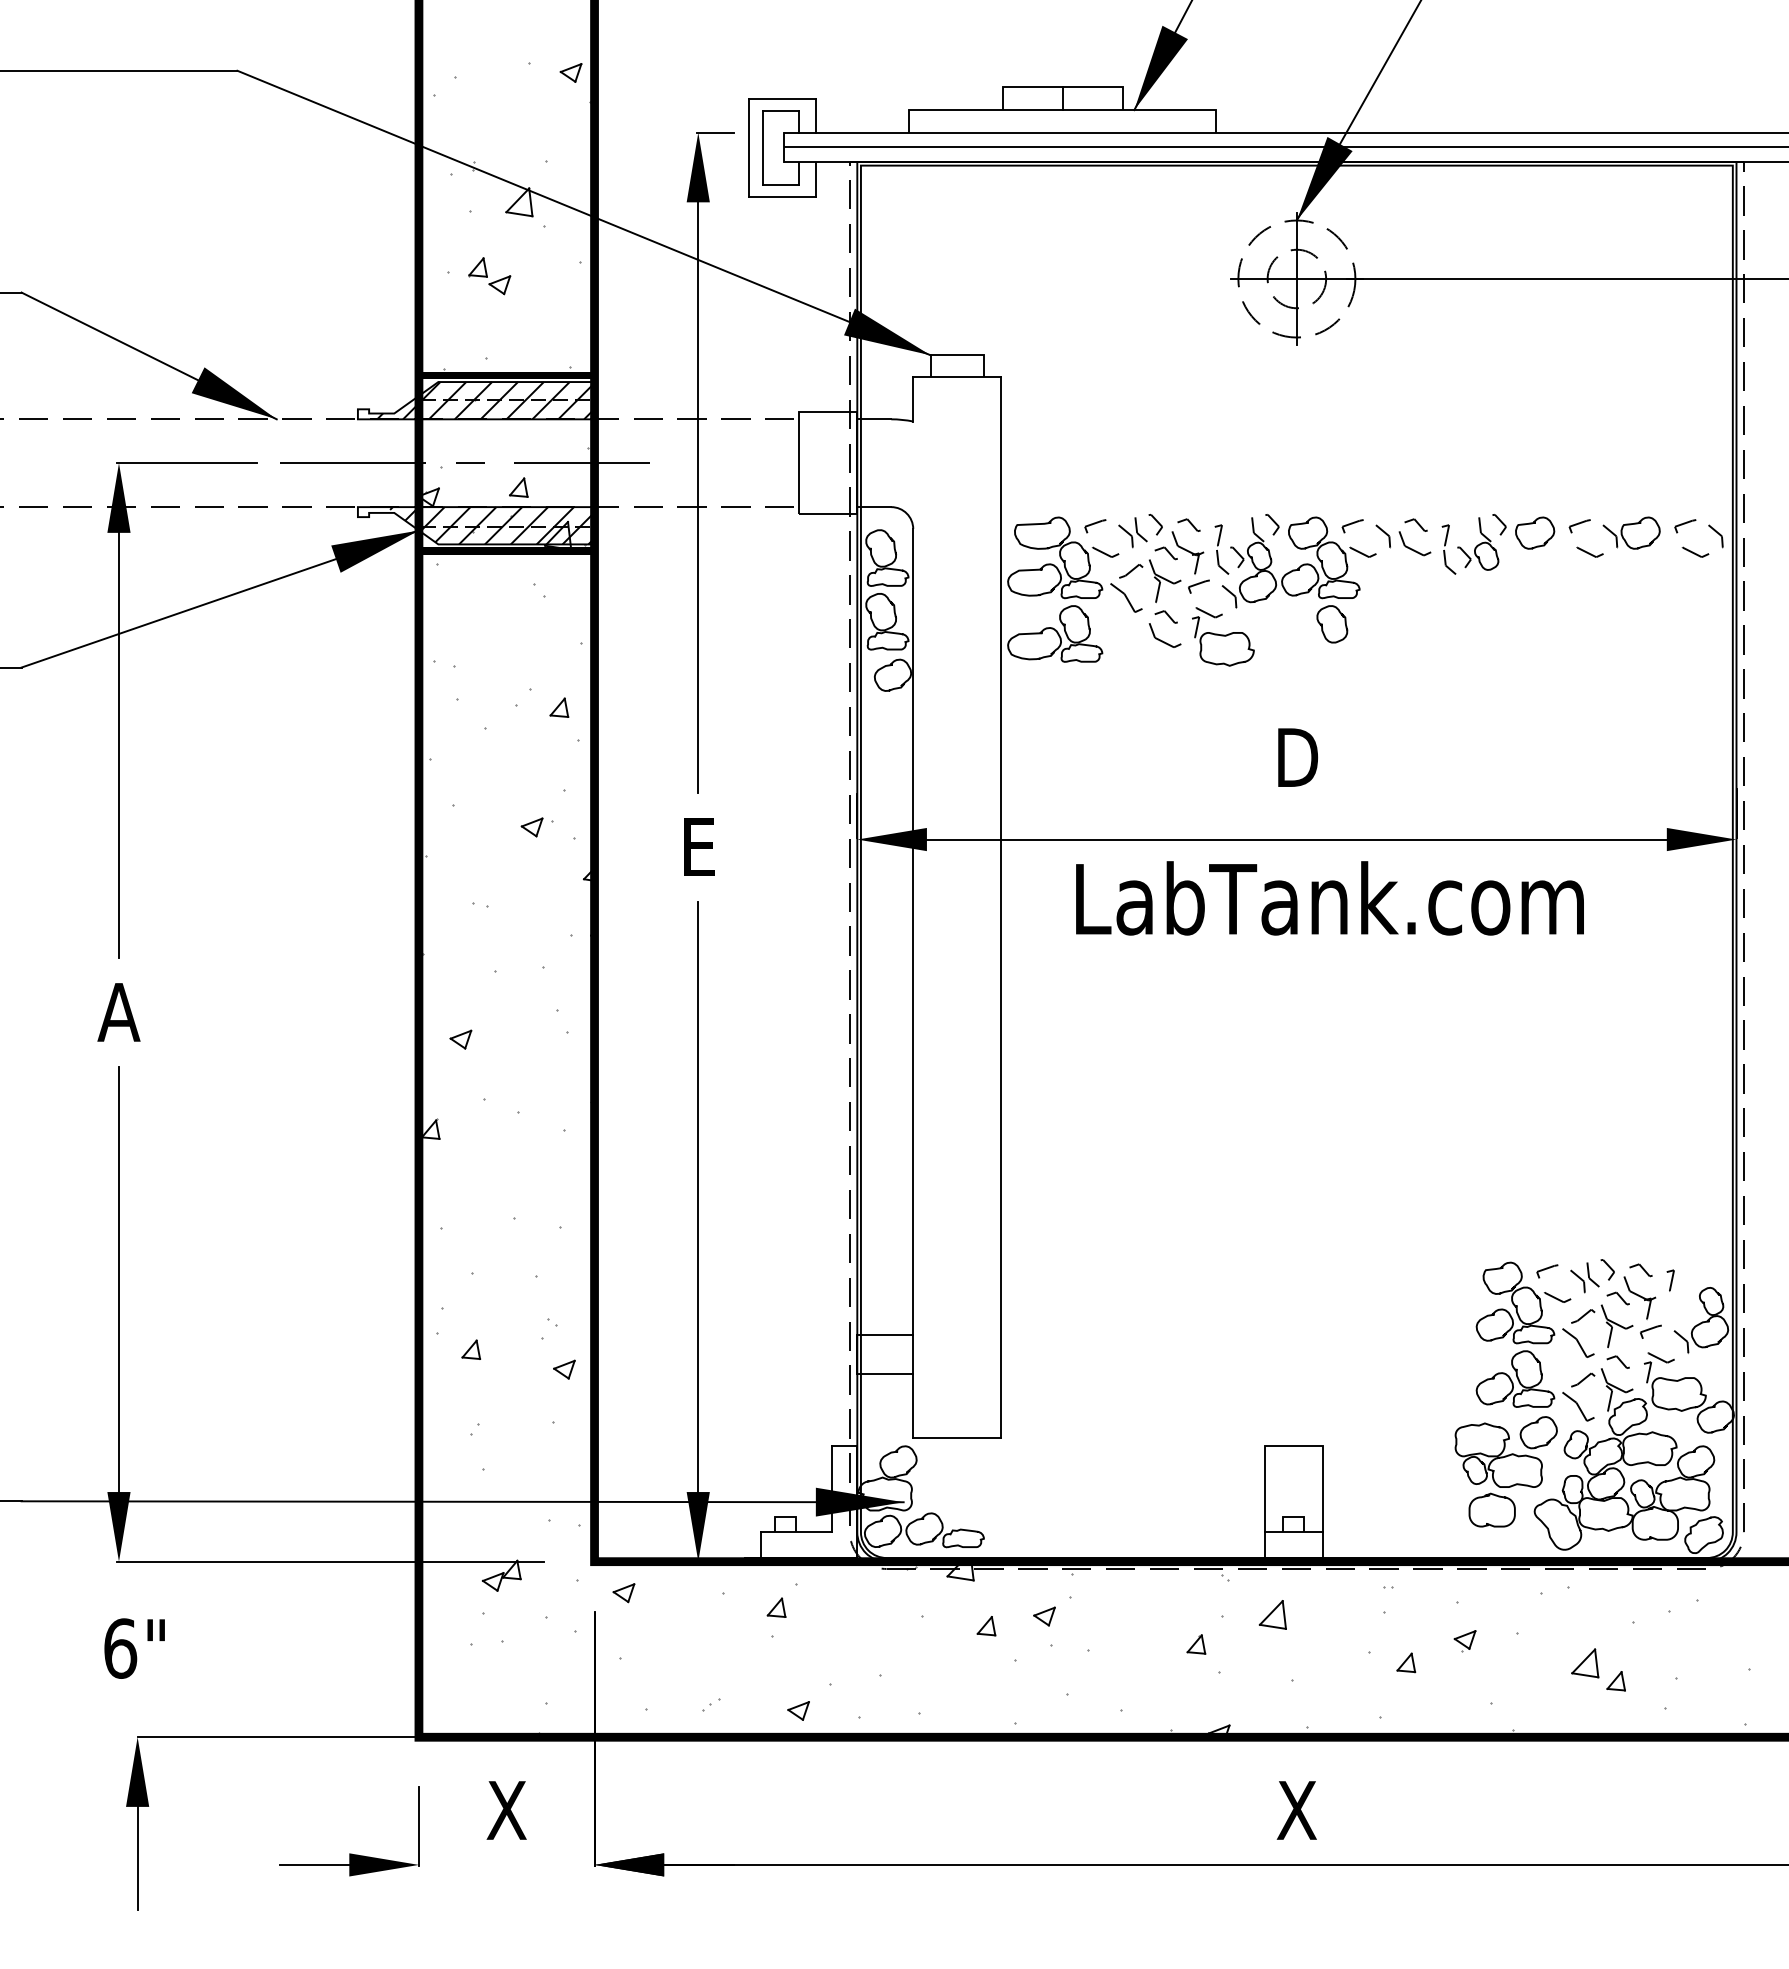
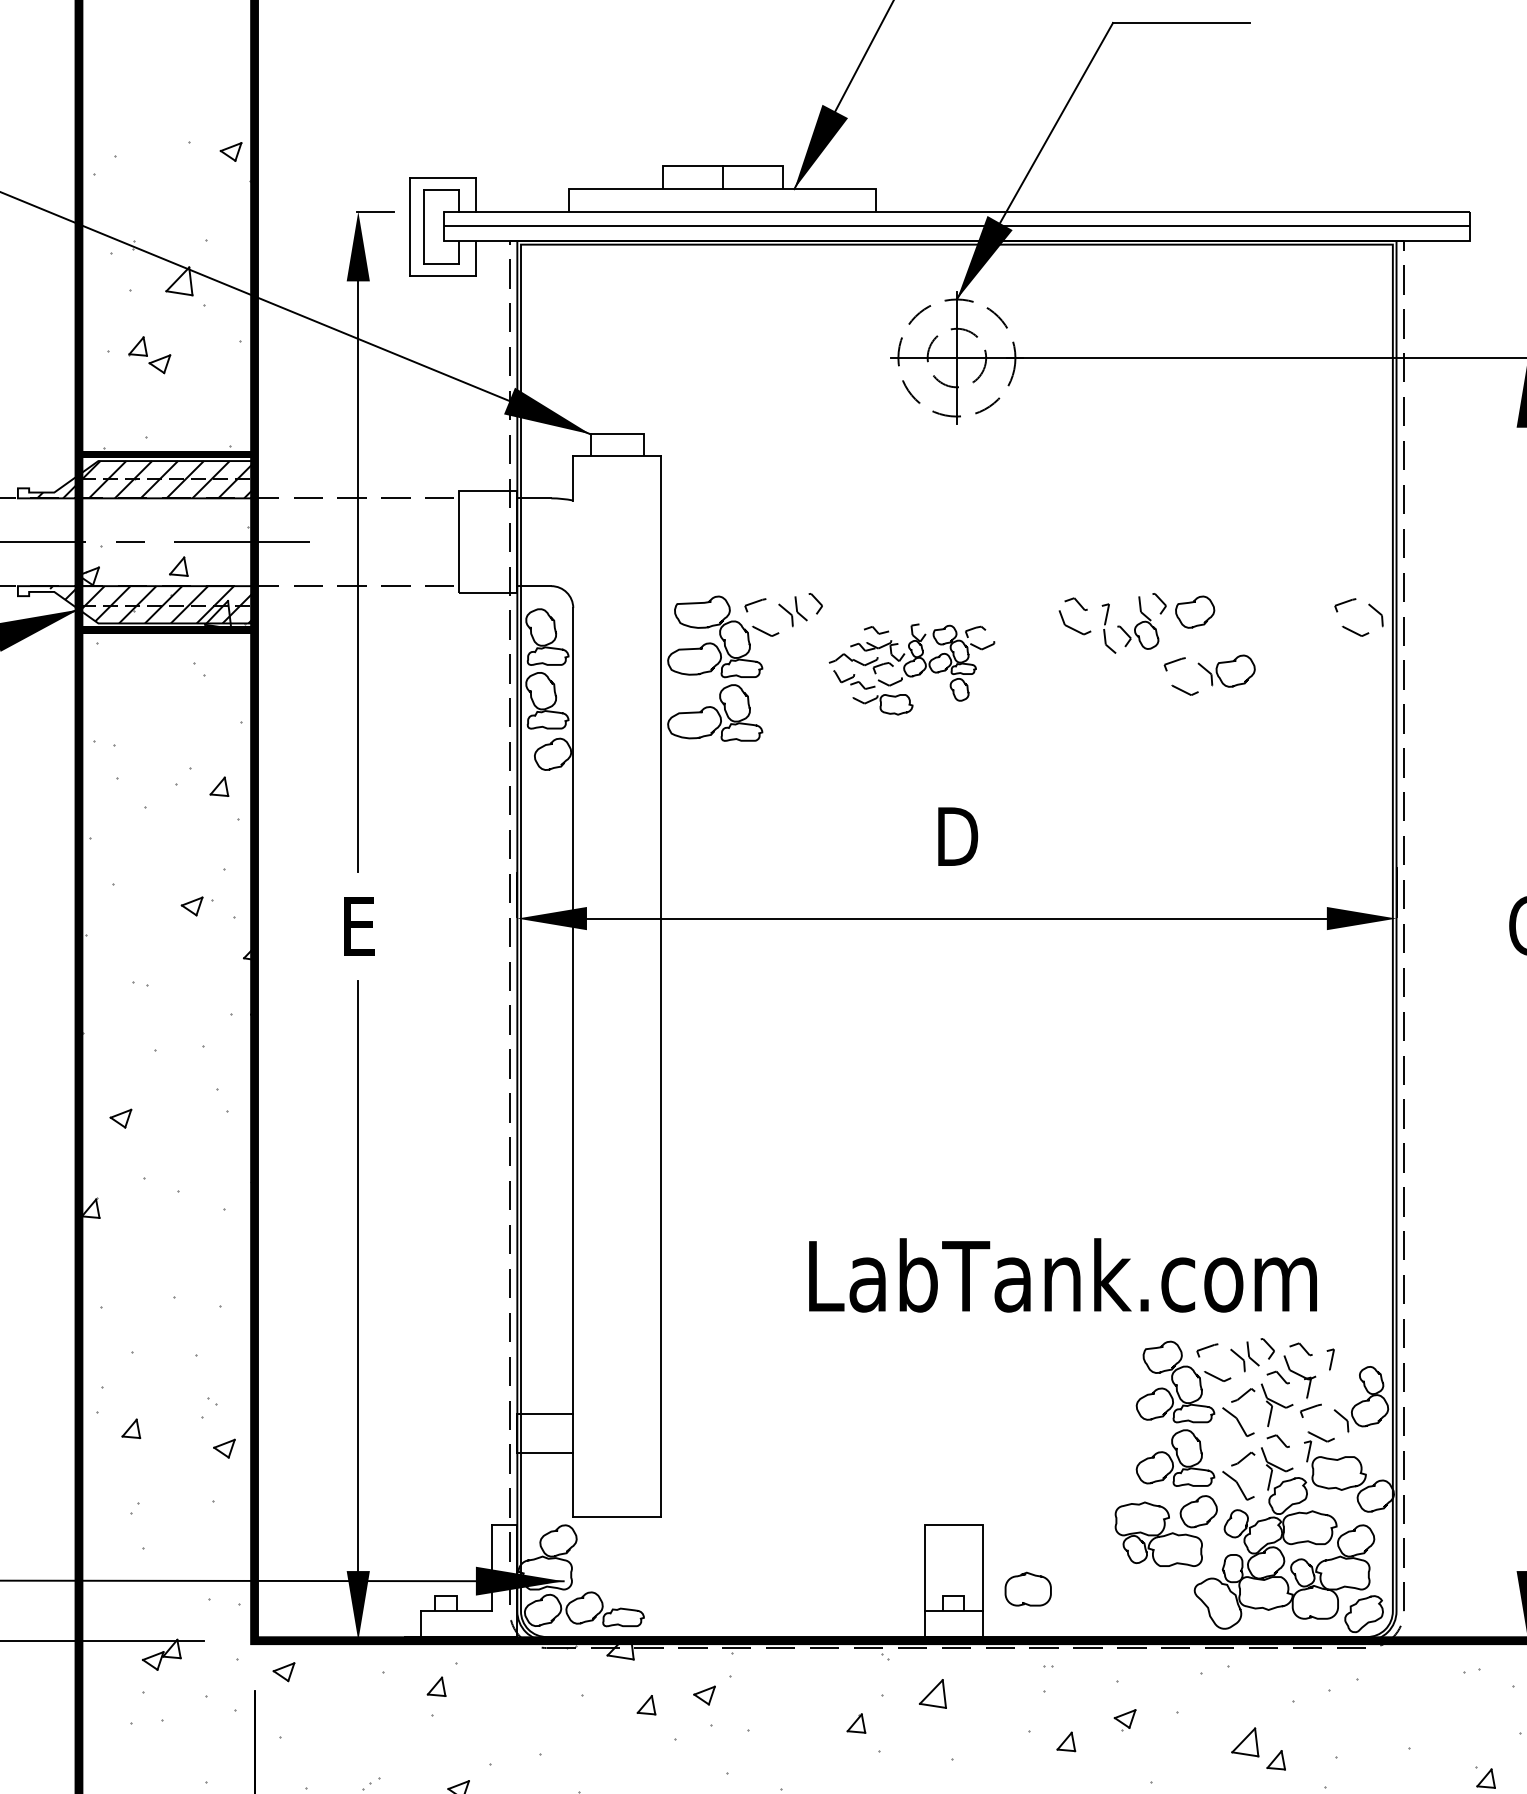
part: (1614, 536) -> (1209, 674), moved
part: (1250, 590) -> (910, 669), size x0.6
text: (1329, 898) -> (1062, 1275), moved
curve: (1489, 1496) -> (1025, 1575), moved

